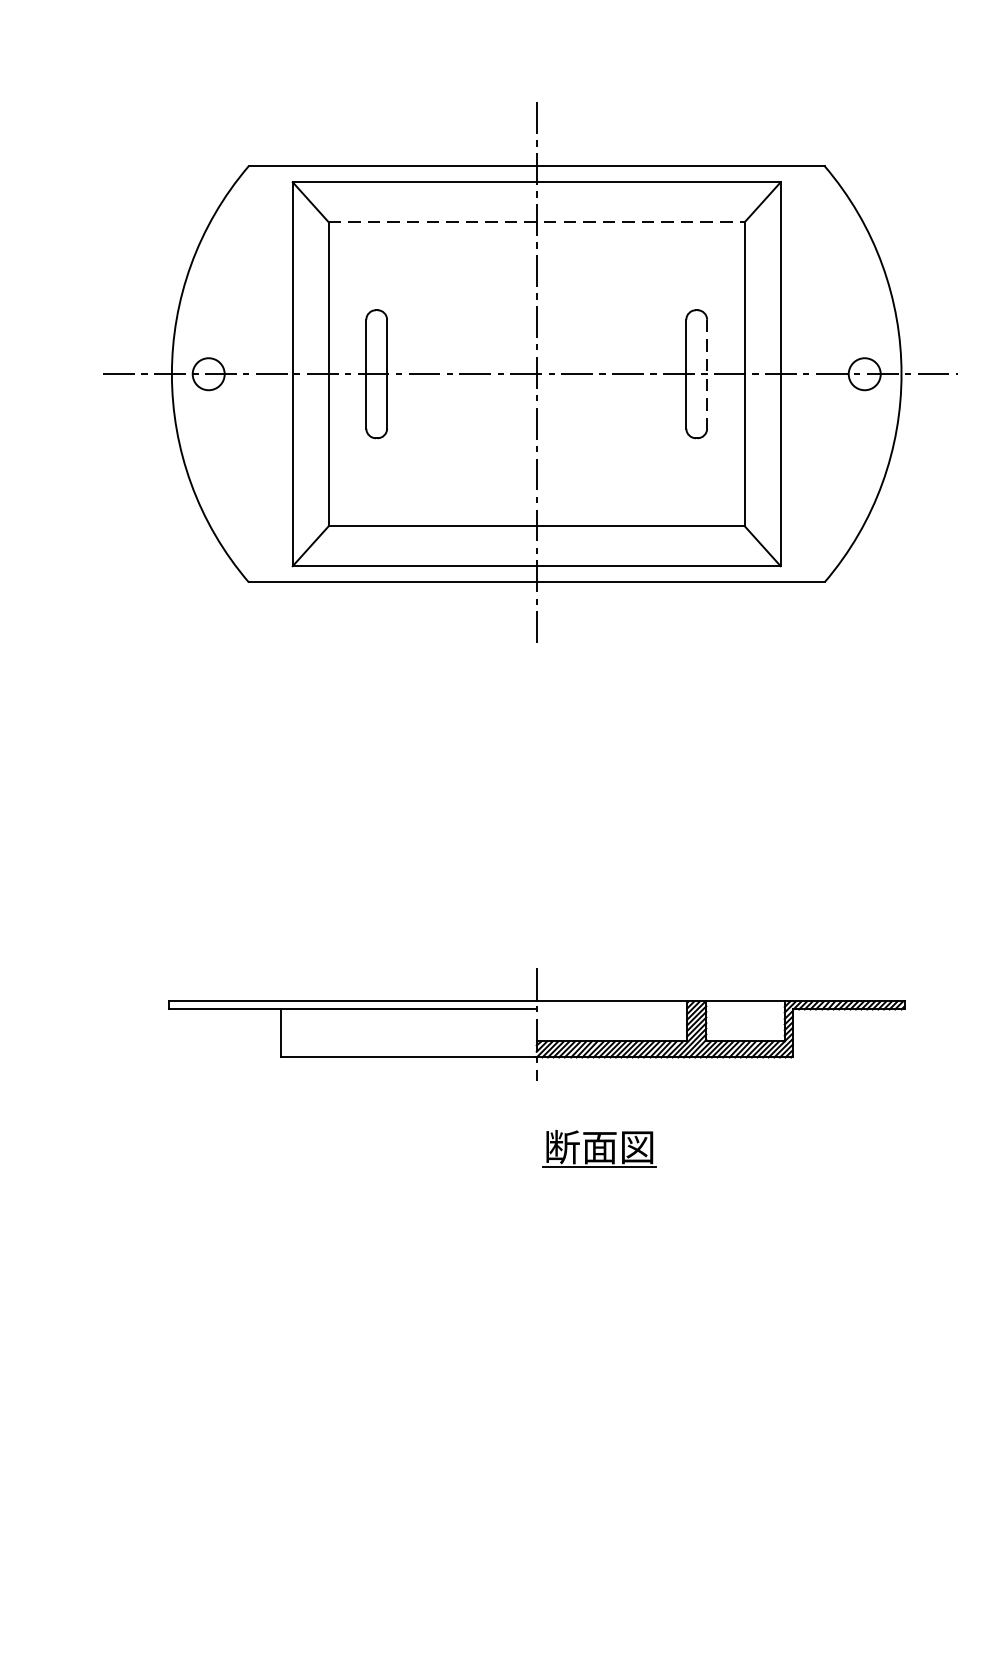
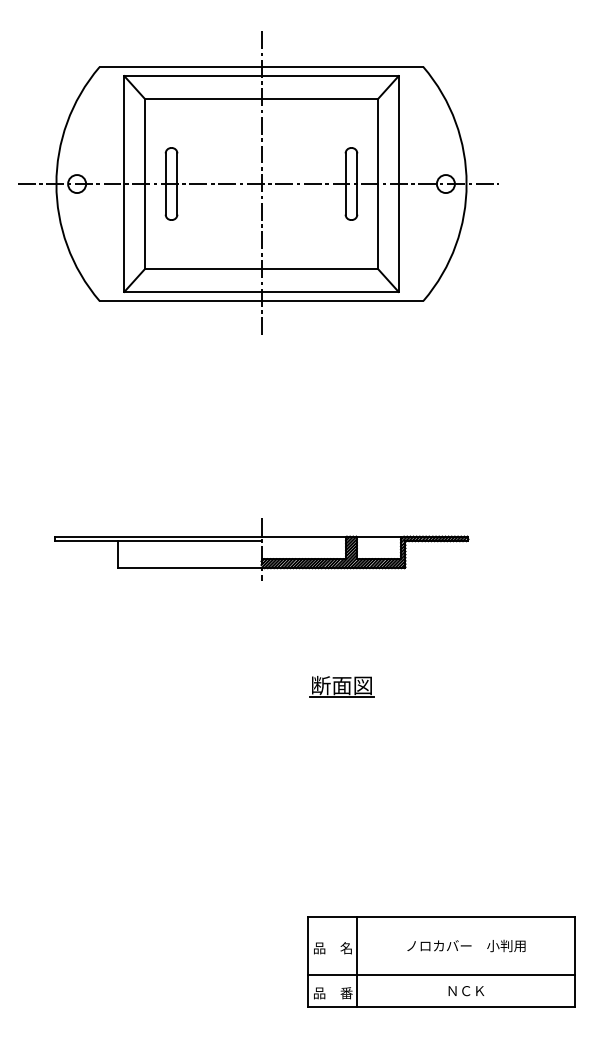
line: (536, 222) -> (261, 98), dashed -> solid
line: (707, 375) -> (357, 184), dashed -> solid
part: (598, 1148) -> (341, 686), moved

